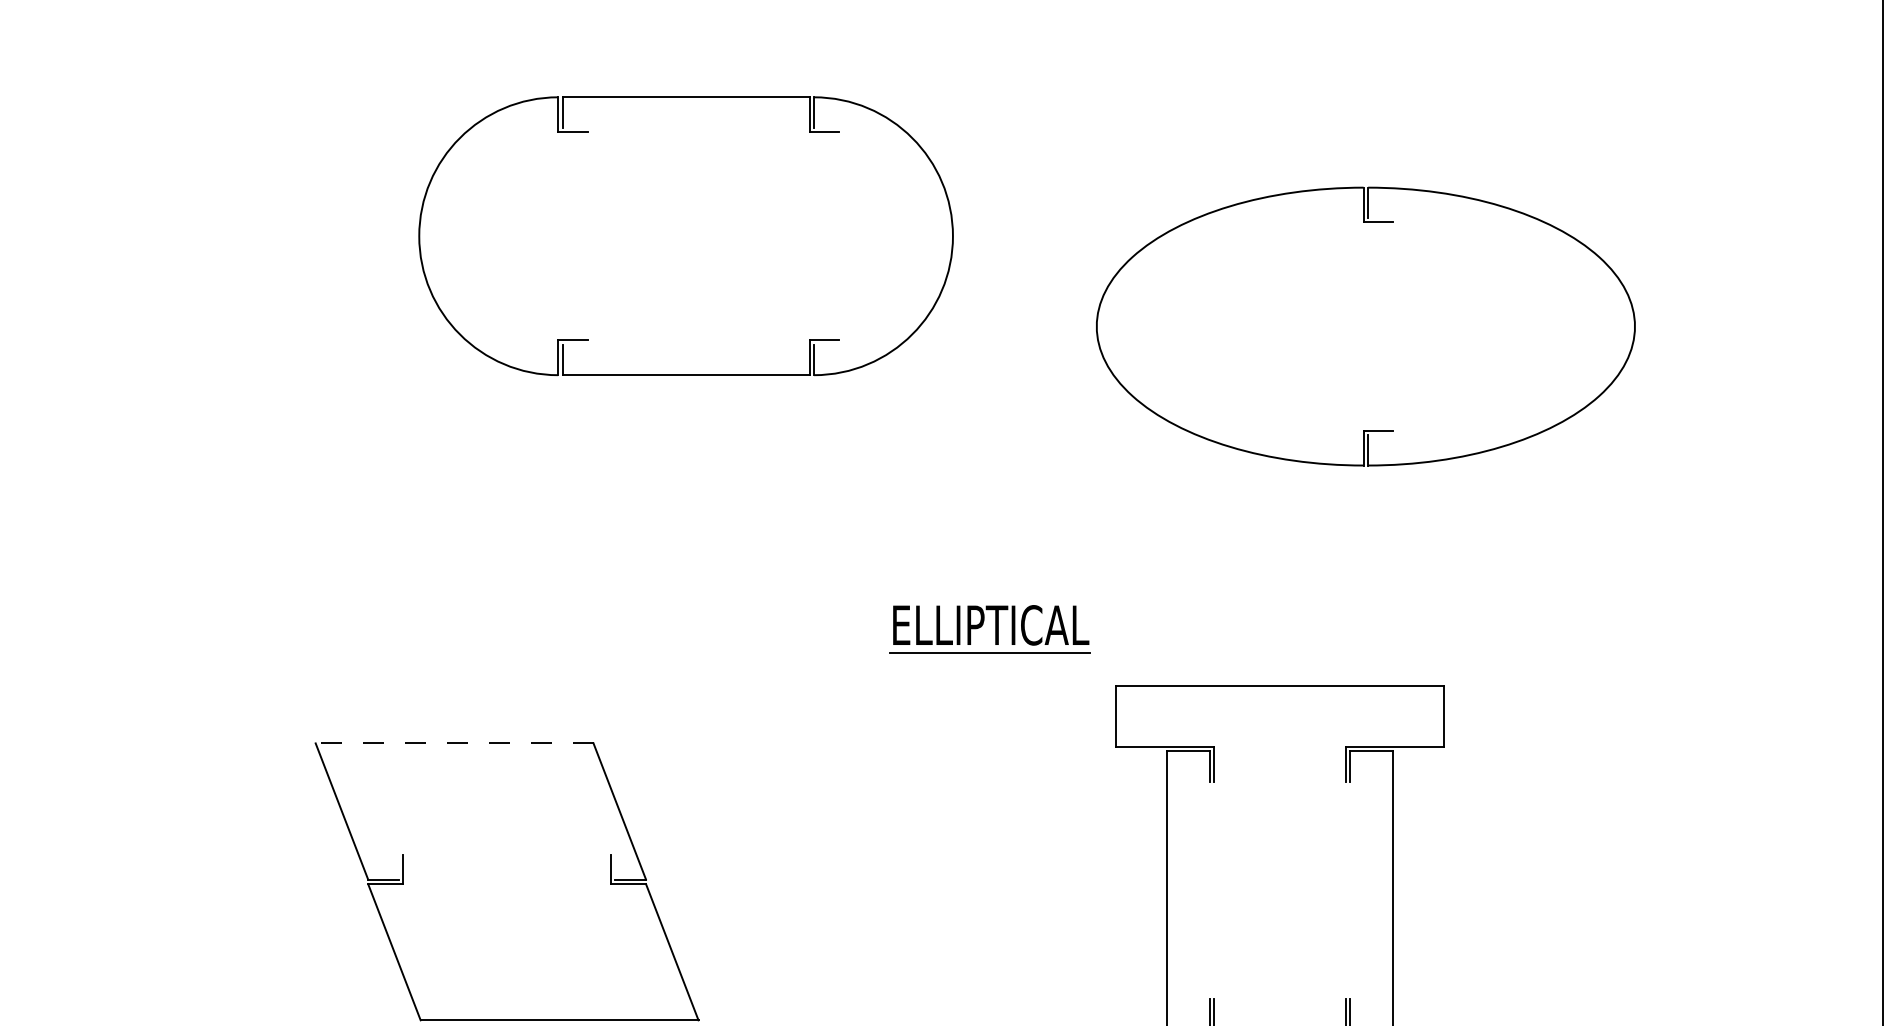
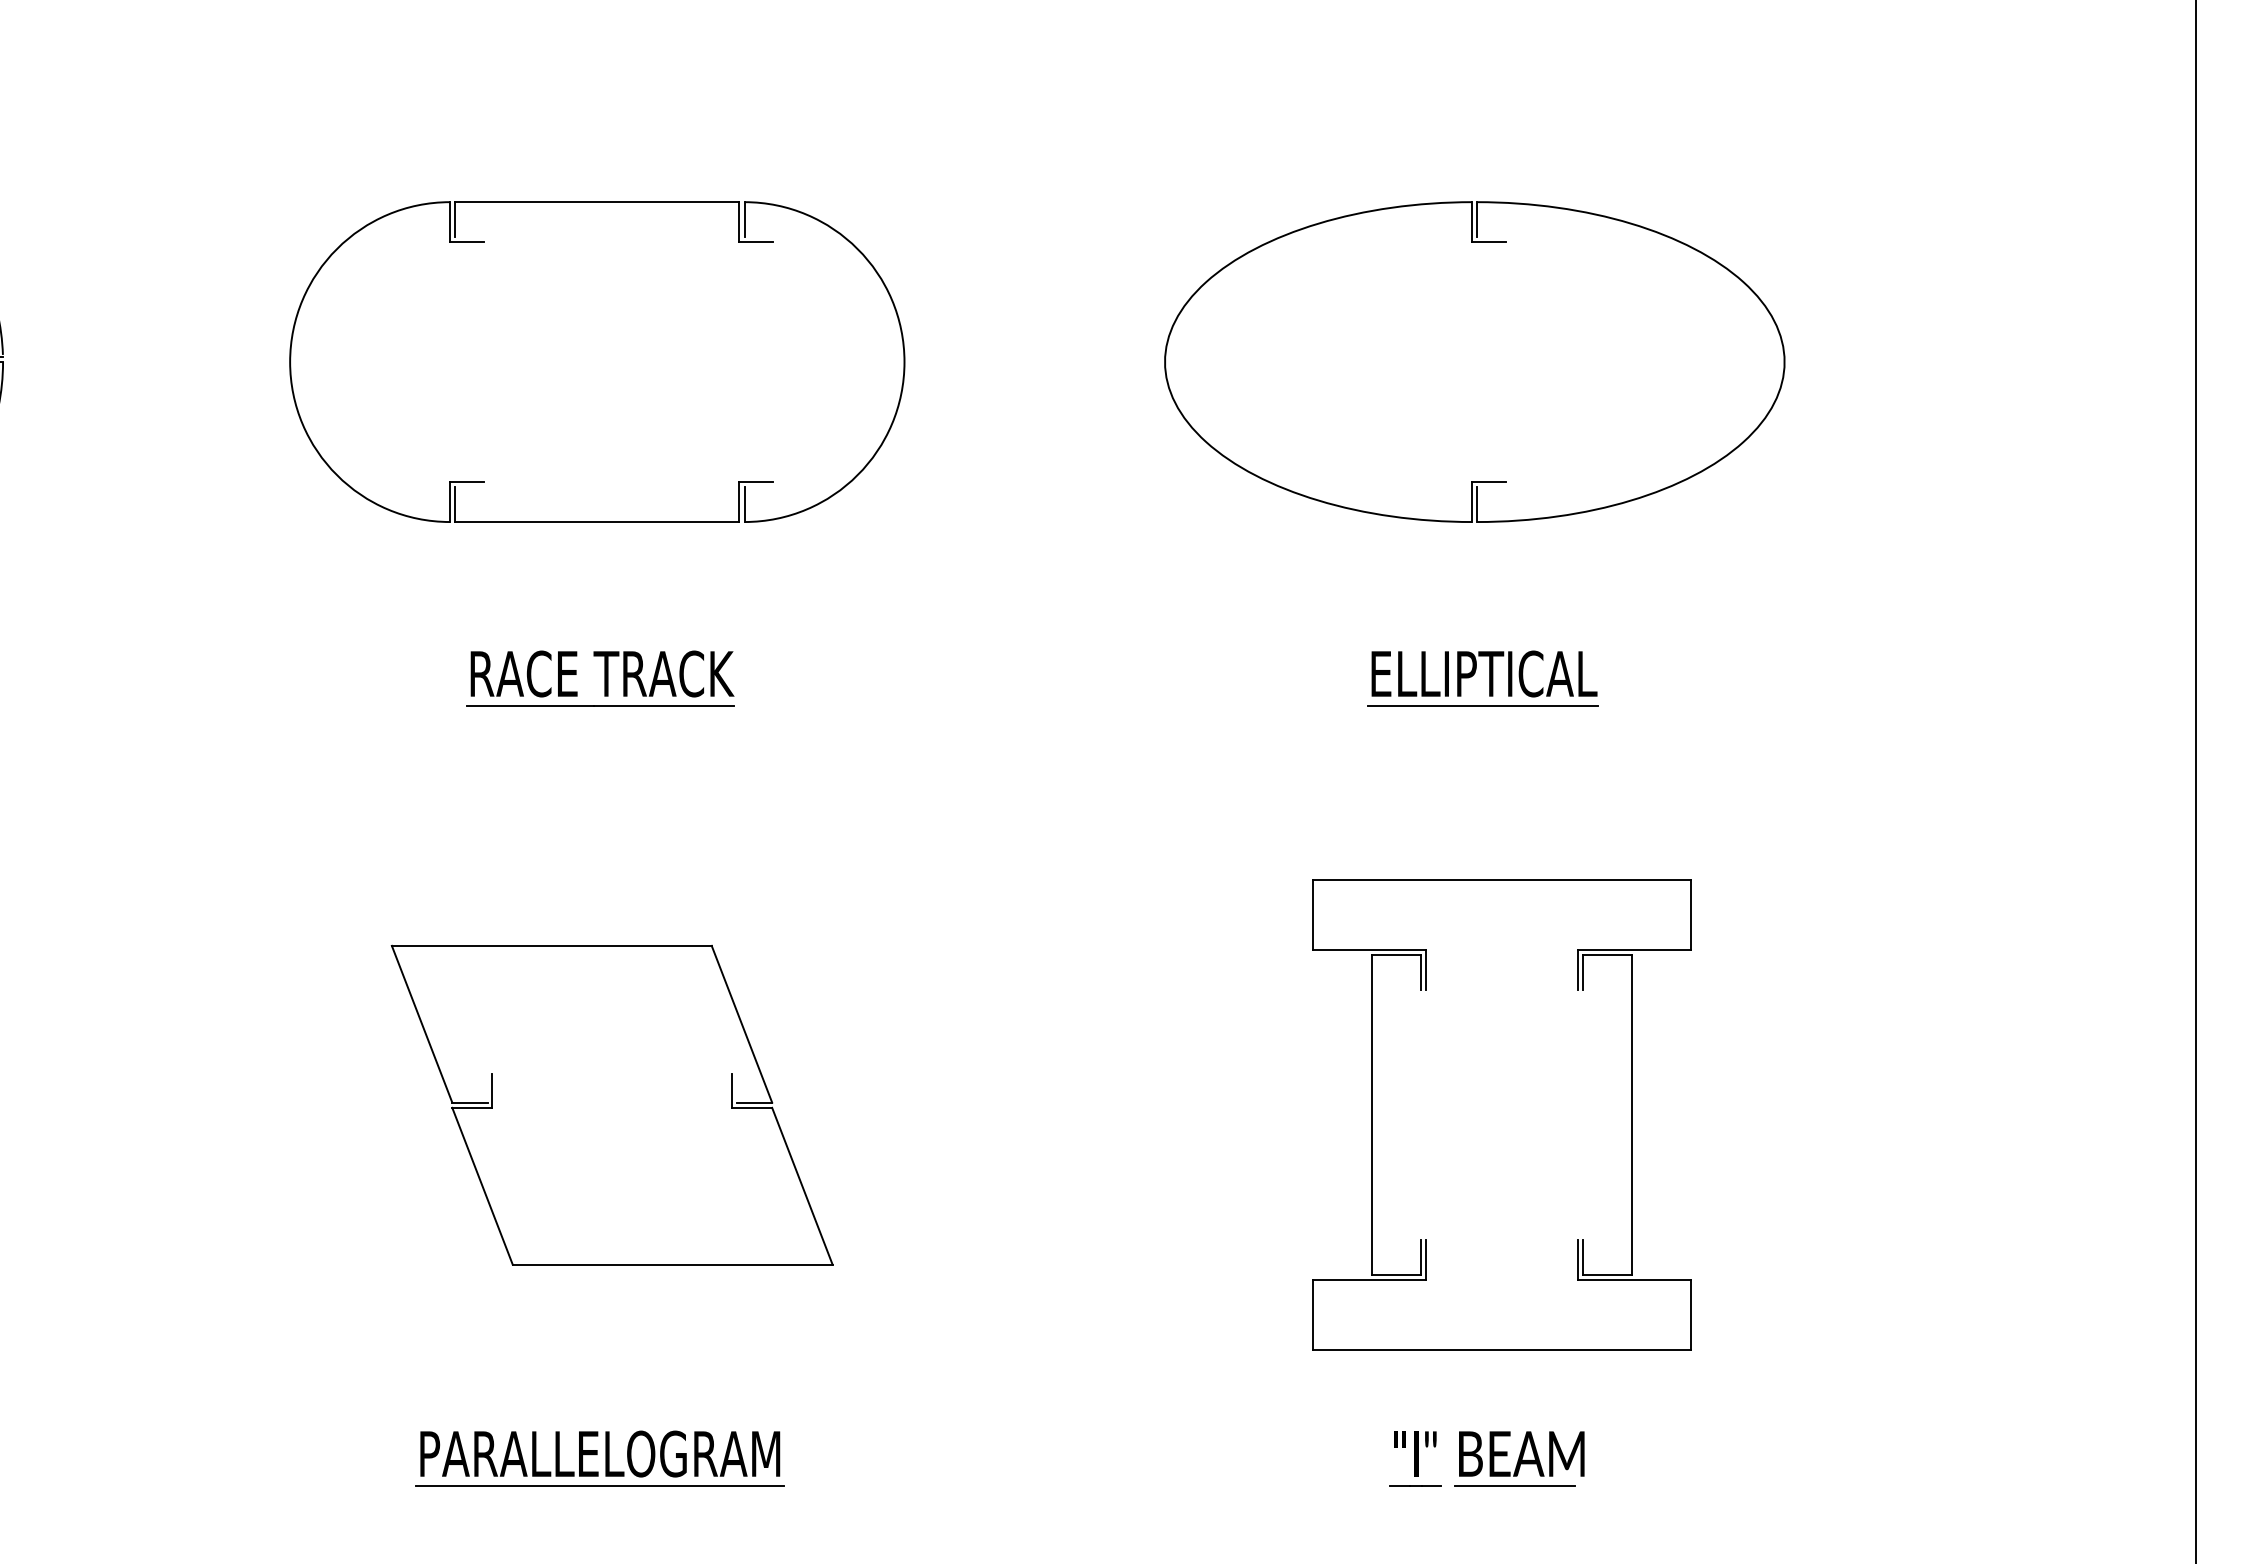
part: (686, 97) -> (597, 202), moved
part: (1365, 222) -> (1474, 242), moved
part: (496, 511) -> (600, 678), added
part: (995, 629) -> (1489, 678), moved
line: (454, 743) -> (551, 945), dashed -> solid

